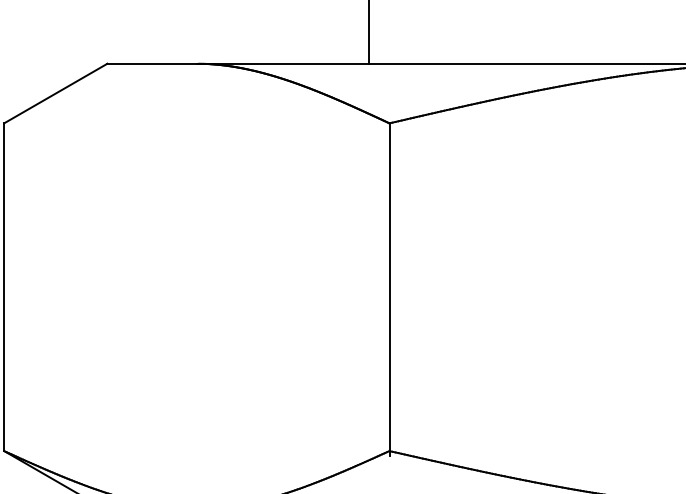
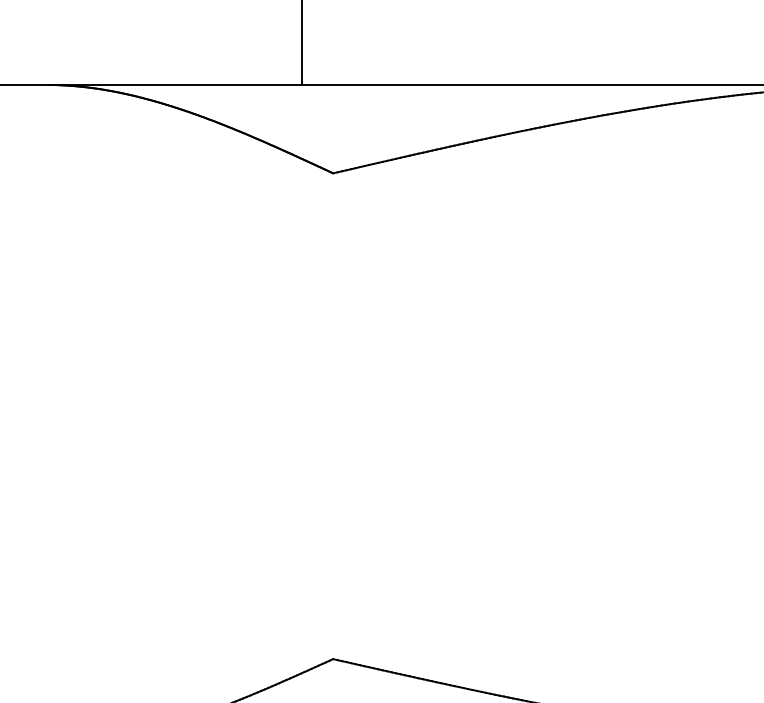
line: (389, 289) -> (333, 419), removed

